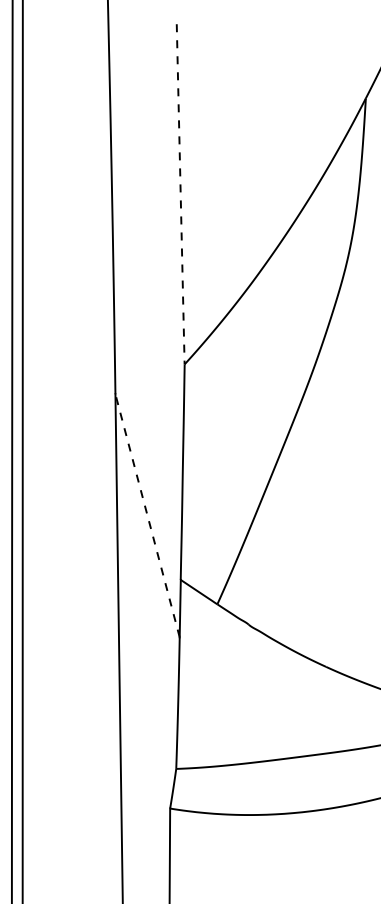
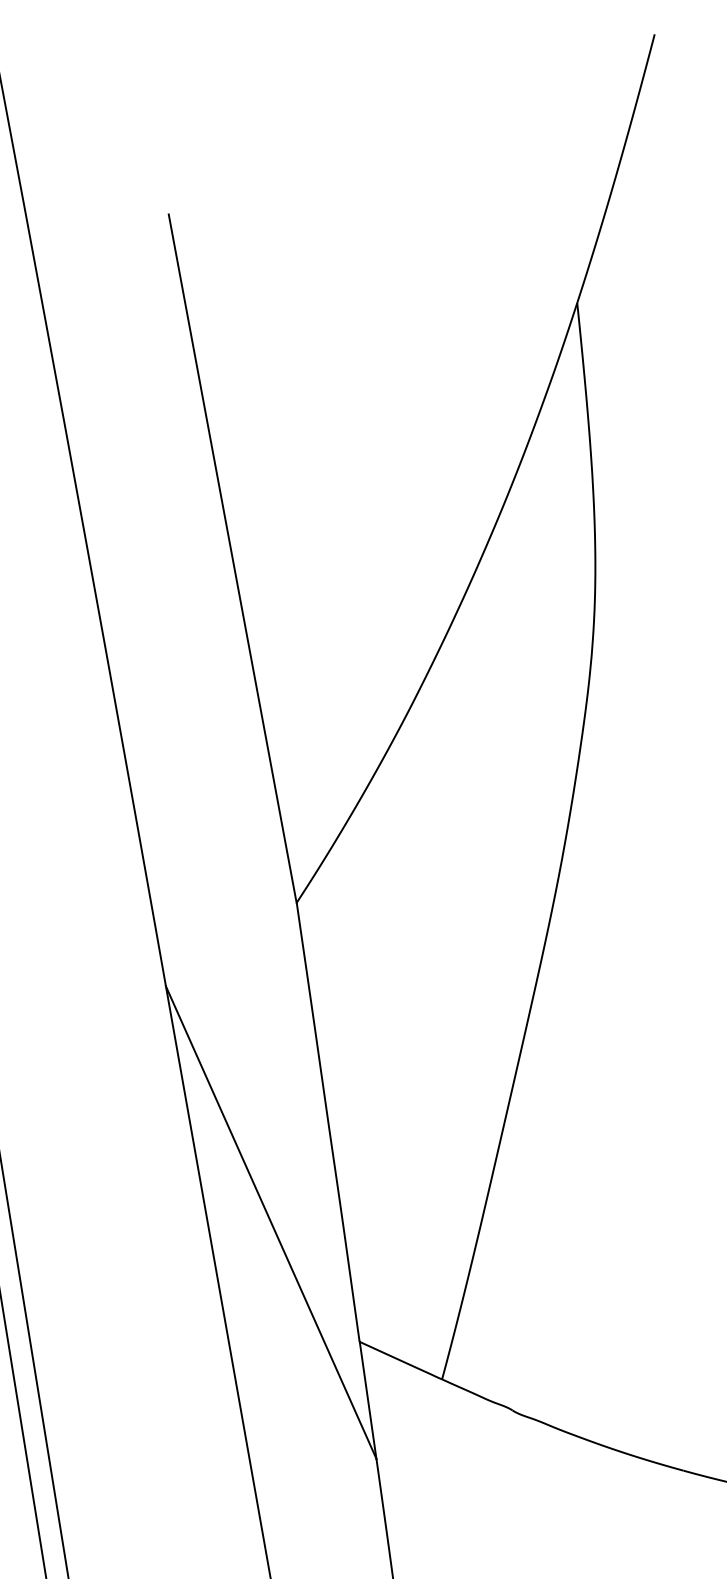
line: (180, 194) -> (232, 559), dashed -> solid
line: (147, 515) -> (270, 1221), dashed -> solid

